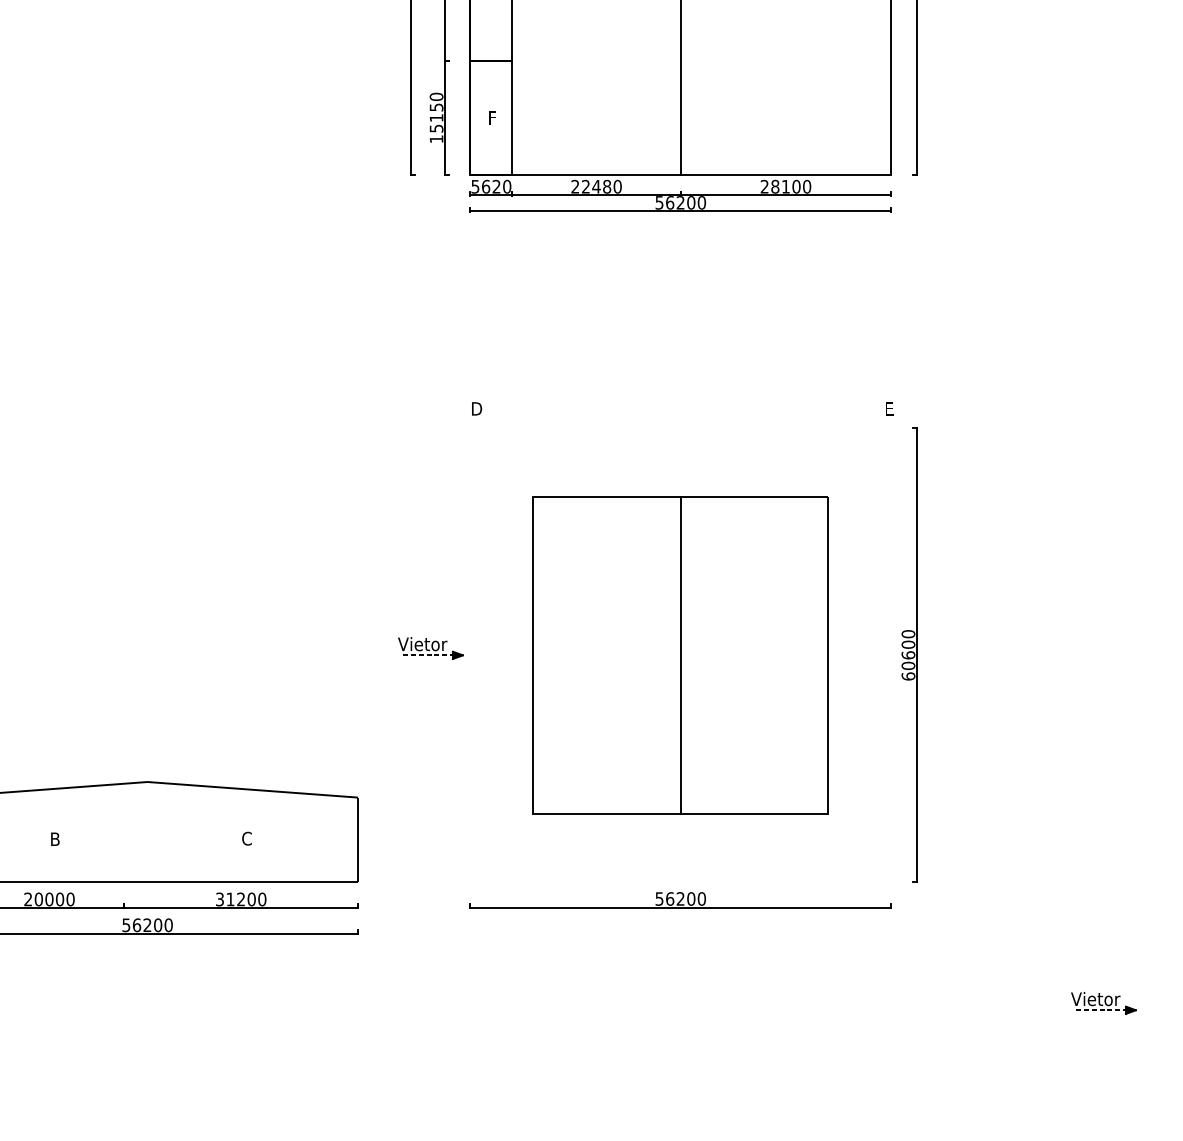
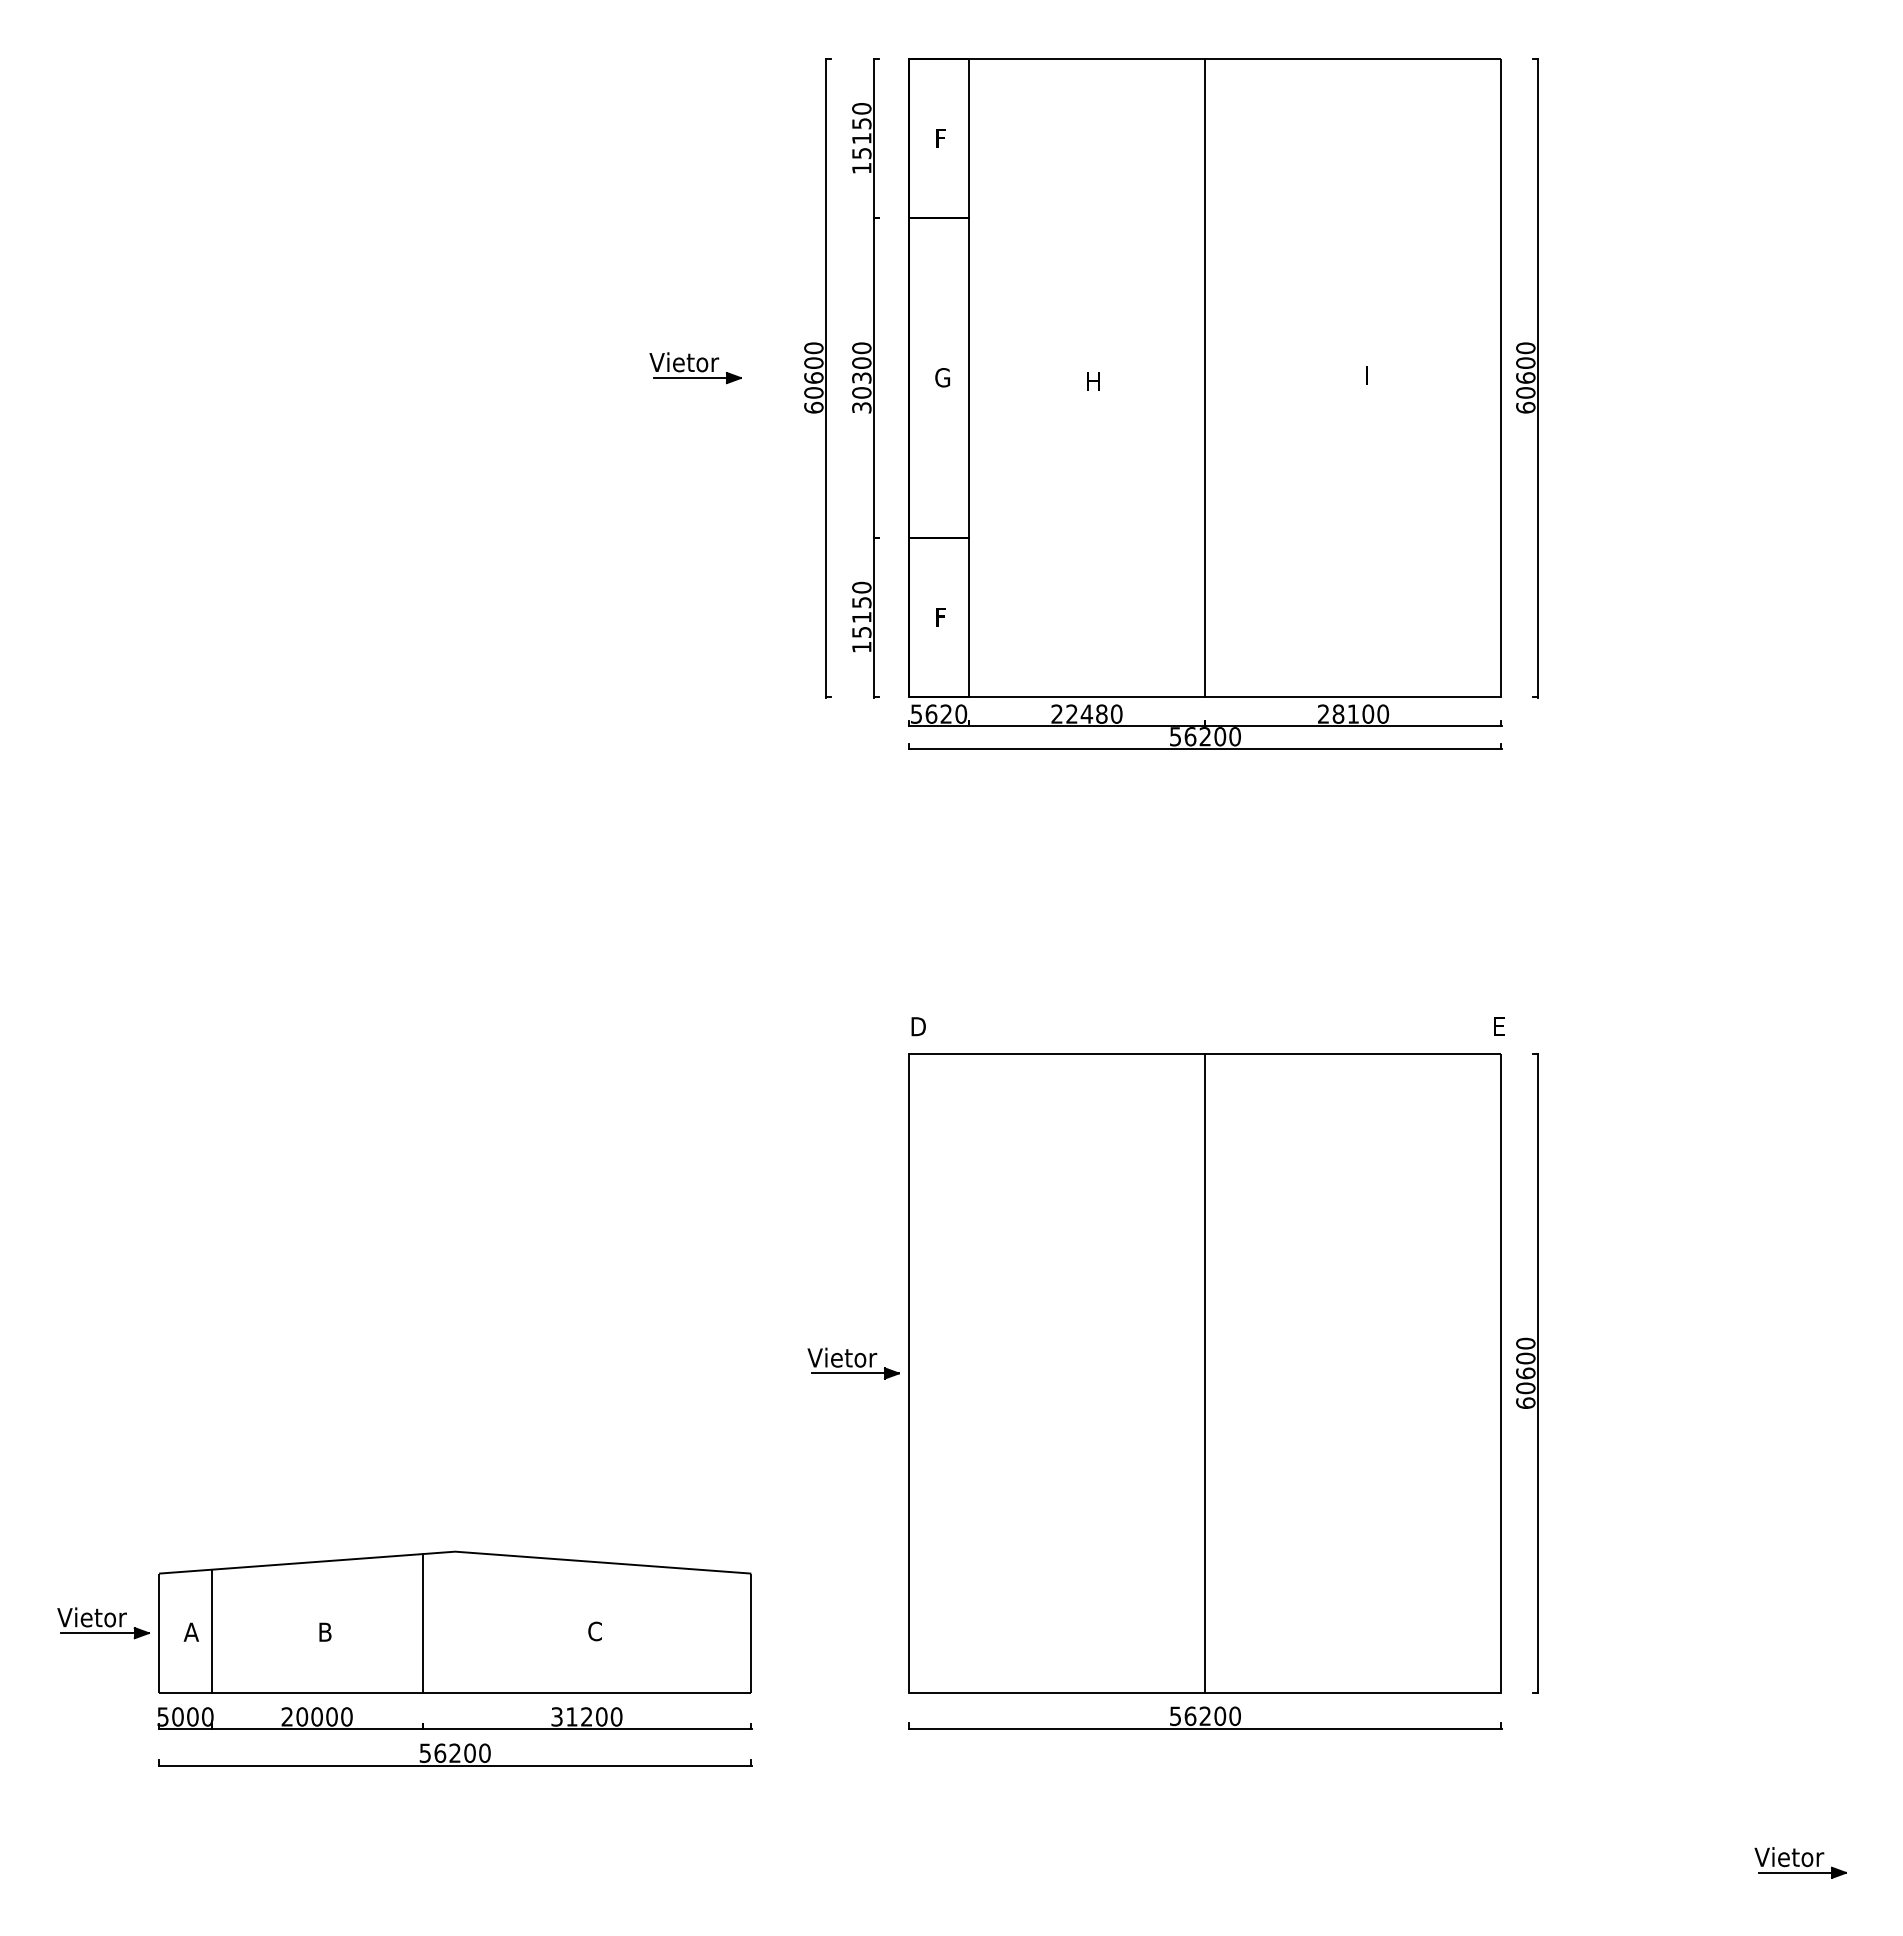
line: (432, 655) -> (855, 1373), dashed -> solid
part: (680, 655) -> (1204, 1373), size x1.43
line: (124, 833) -> (422, 1623), added
line: (1105, 1010) -> (1802, 1872), dashed -> solid

